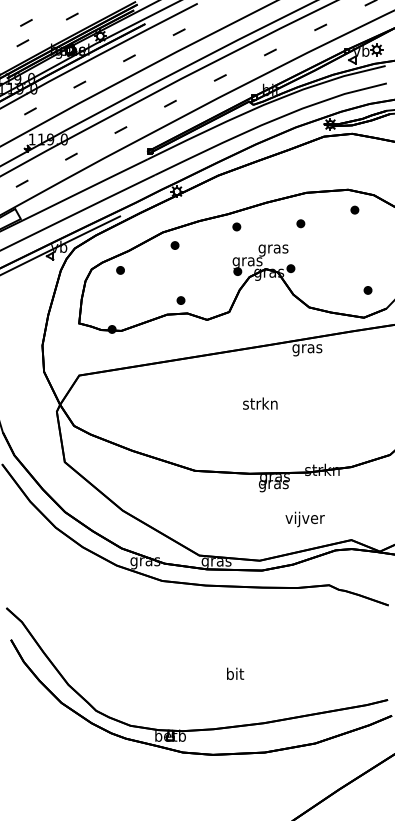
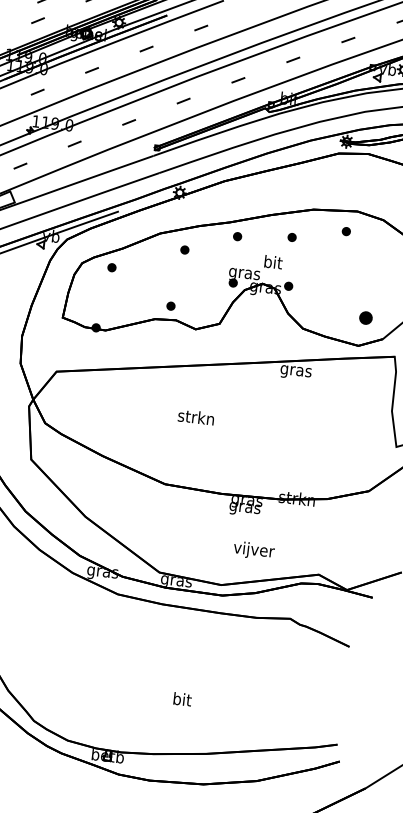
part: (354, 209) -> (346, 230), moved
part: (300, 223) -> (291, 237), moved
part: (174, 245) -> (184, 249), moved
text: (273, 248) -> (273, 263), gras -> bit
part: (367, 290) -> (365, 318), size x1.6
text: (260, 403) -> (196, 417), moved
text: (304, 519) -> (253, 550), moved

